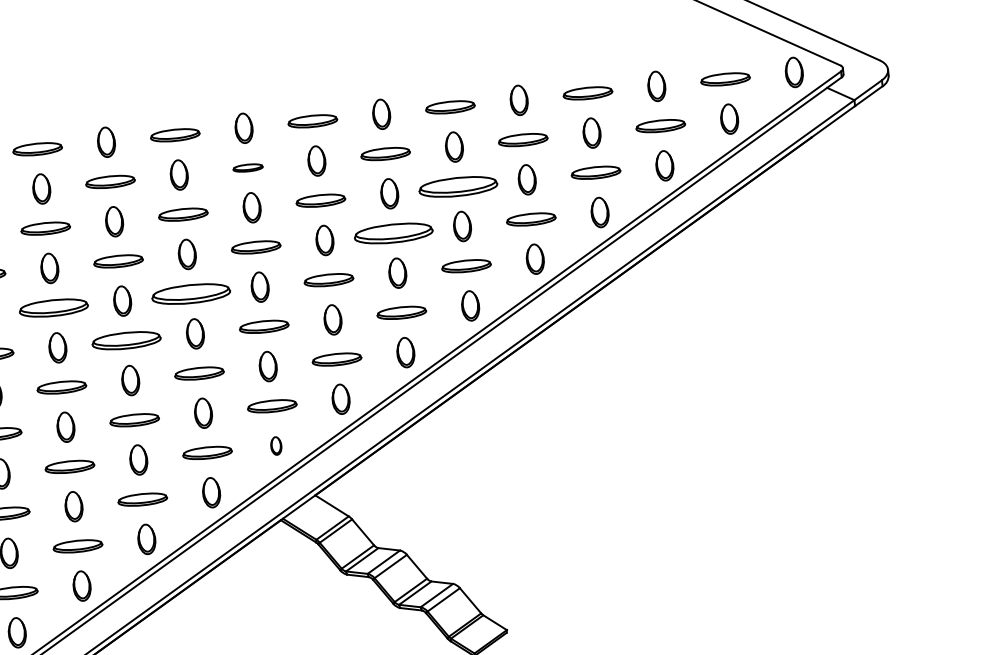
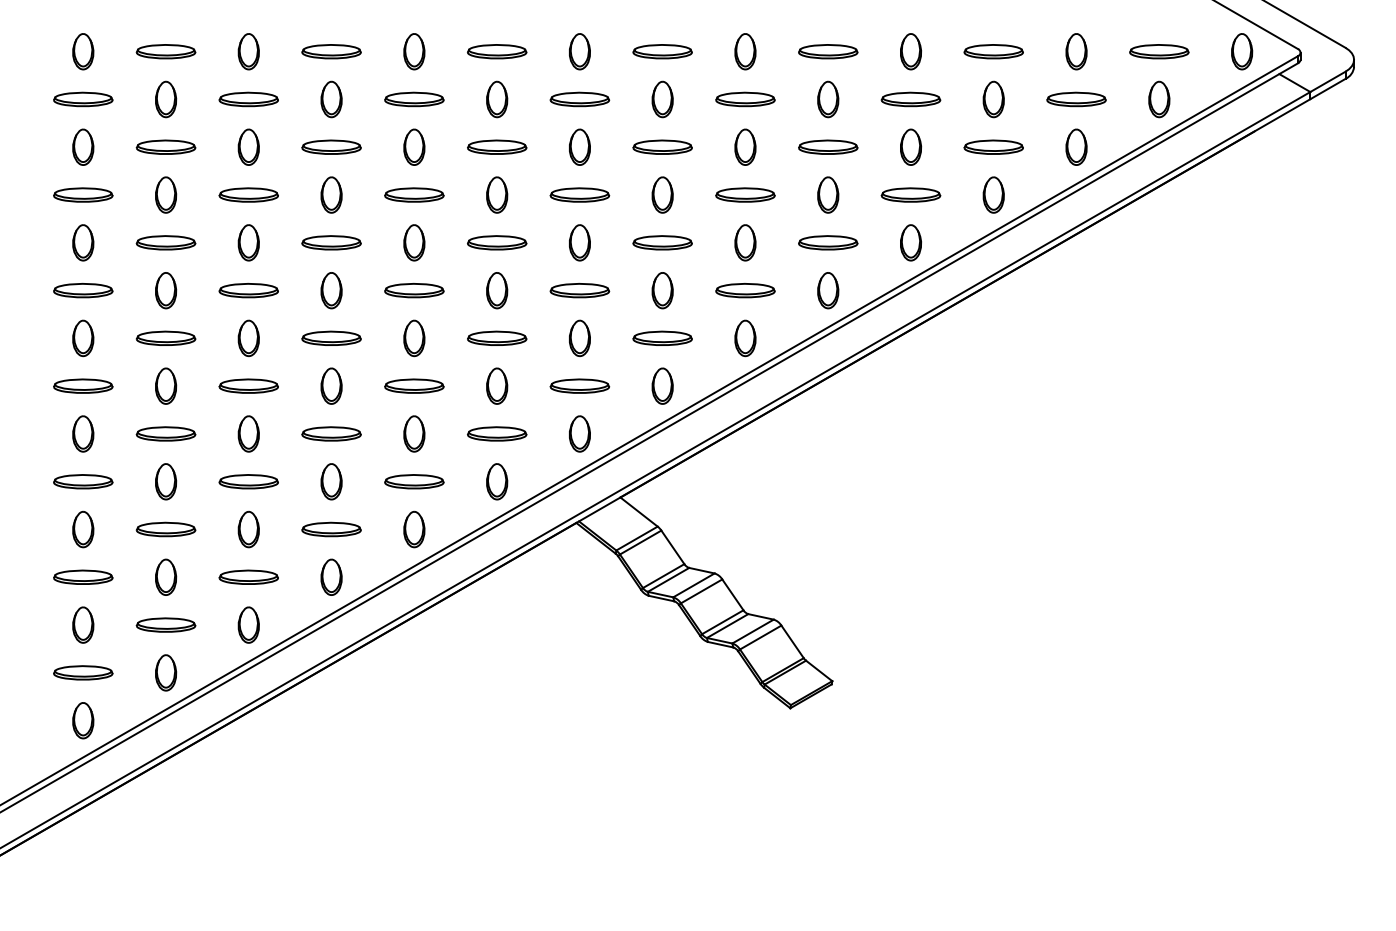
part: (247, 168) -> (579, 99), size x1.67
part: (458, 186) -> (828, 146), size x0.62
part: (393, 233) -> (745, 194), size x0.62
part: (191, 293) -> (497, 242), size x0.62
part: (53, 307) -> (331, 242), size x0.71
part: (126, 340) -> (414, 290), size x0.71
part: (275, 445) -> (579, 433), size x1.67

